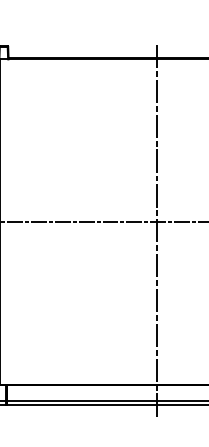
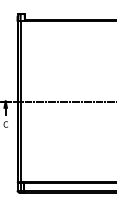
line: (158, 232) -> (99, 106), removed

